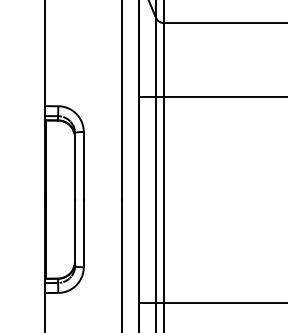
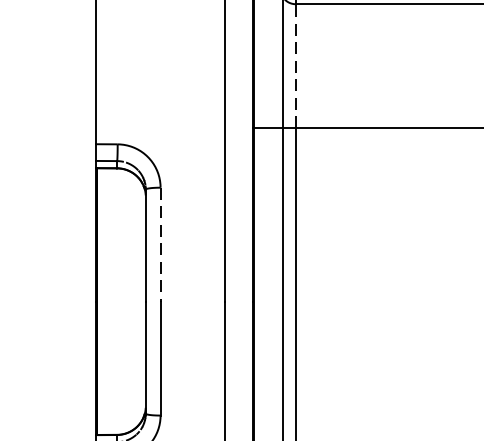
line: (164, 59) -> (296, 65), solid -> dashed
line: (83, 165) -> (160, 244), solid -> dashed

